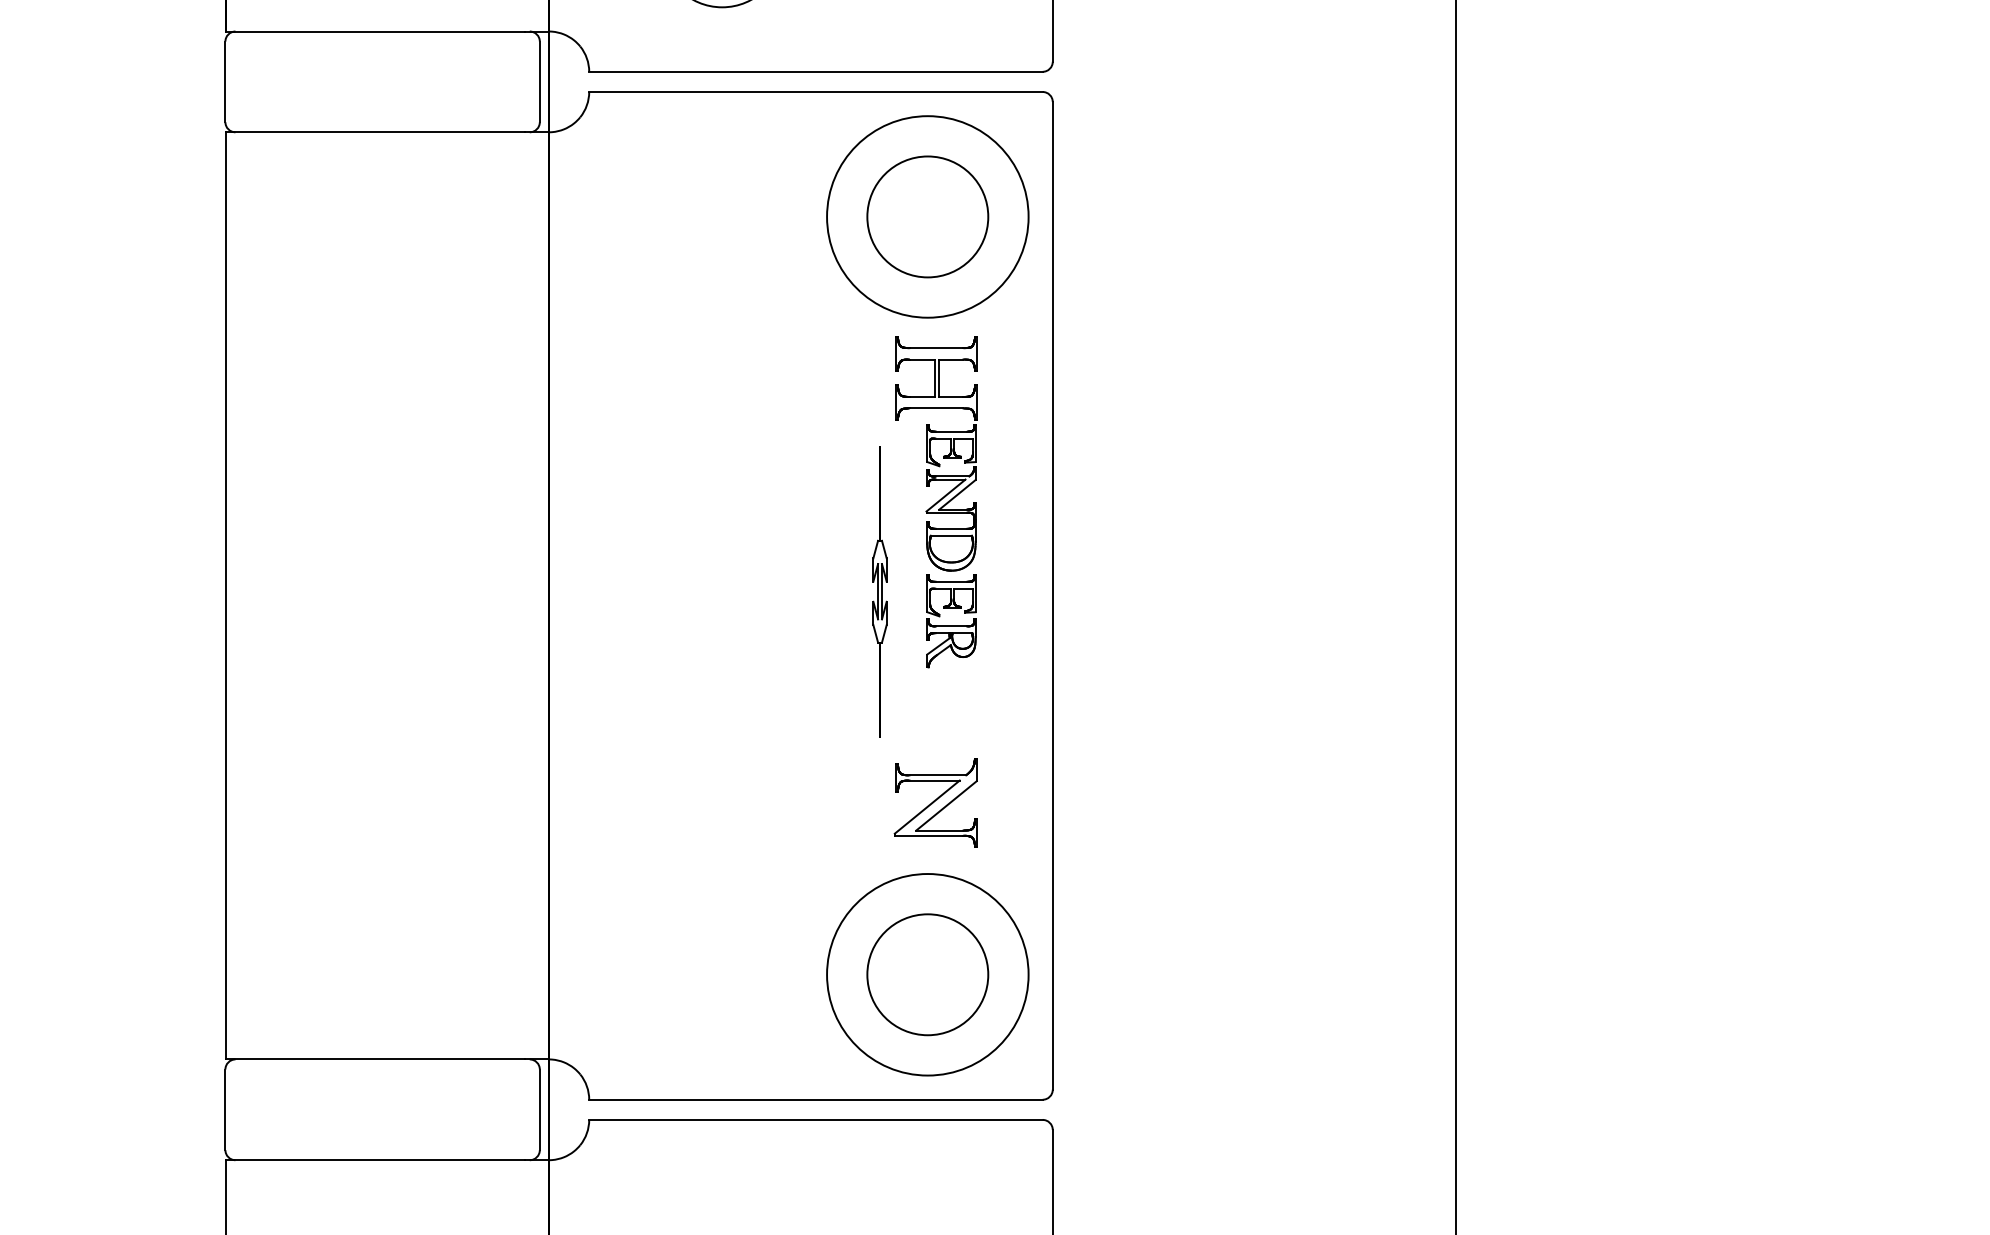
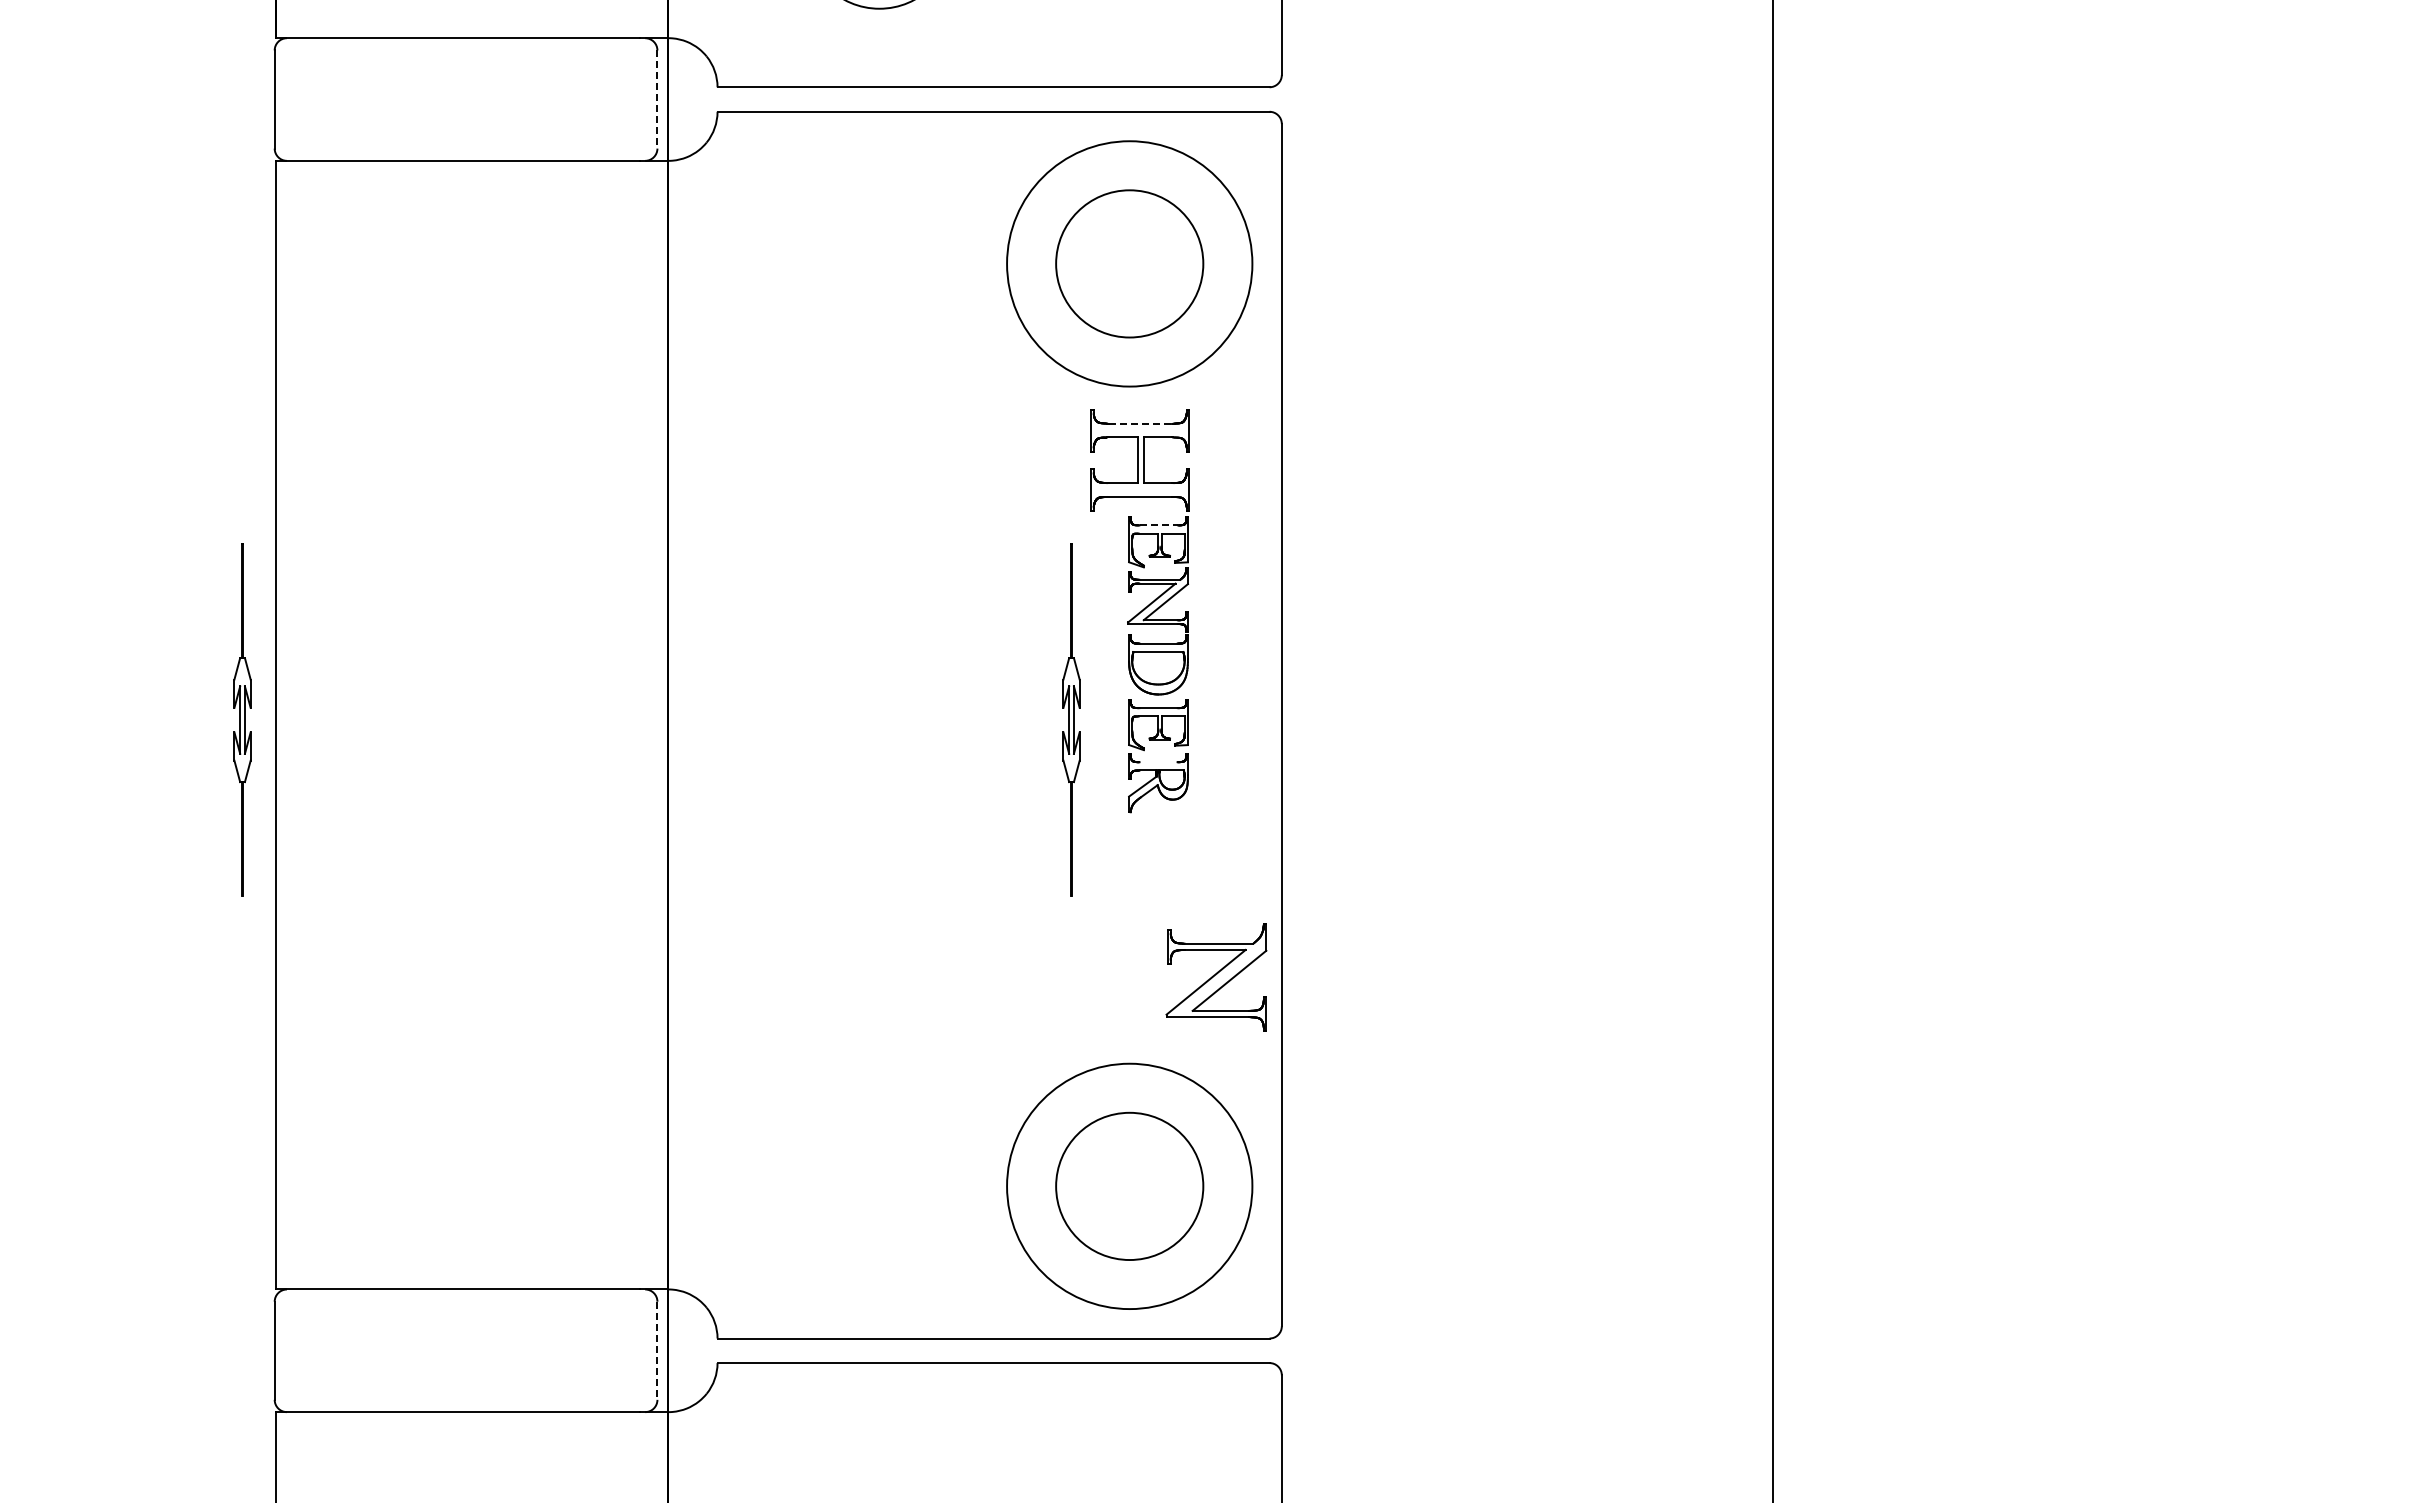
line: (539, 82) -> (657, 100), solid -> dashed
line: (936, 348) -> (1140, 423), solid -> dashed
line: (952, 431) -> (1159, 525), solid -> dashed
part: (198, 591) -> (242, 719), added
line: (951, 626) -> (1158, 762), removed
part: (935, 803) -> (1216, 977), moved
line: (539, 1110) -> (657, 1351), solid -> dashed

